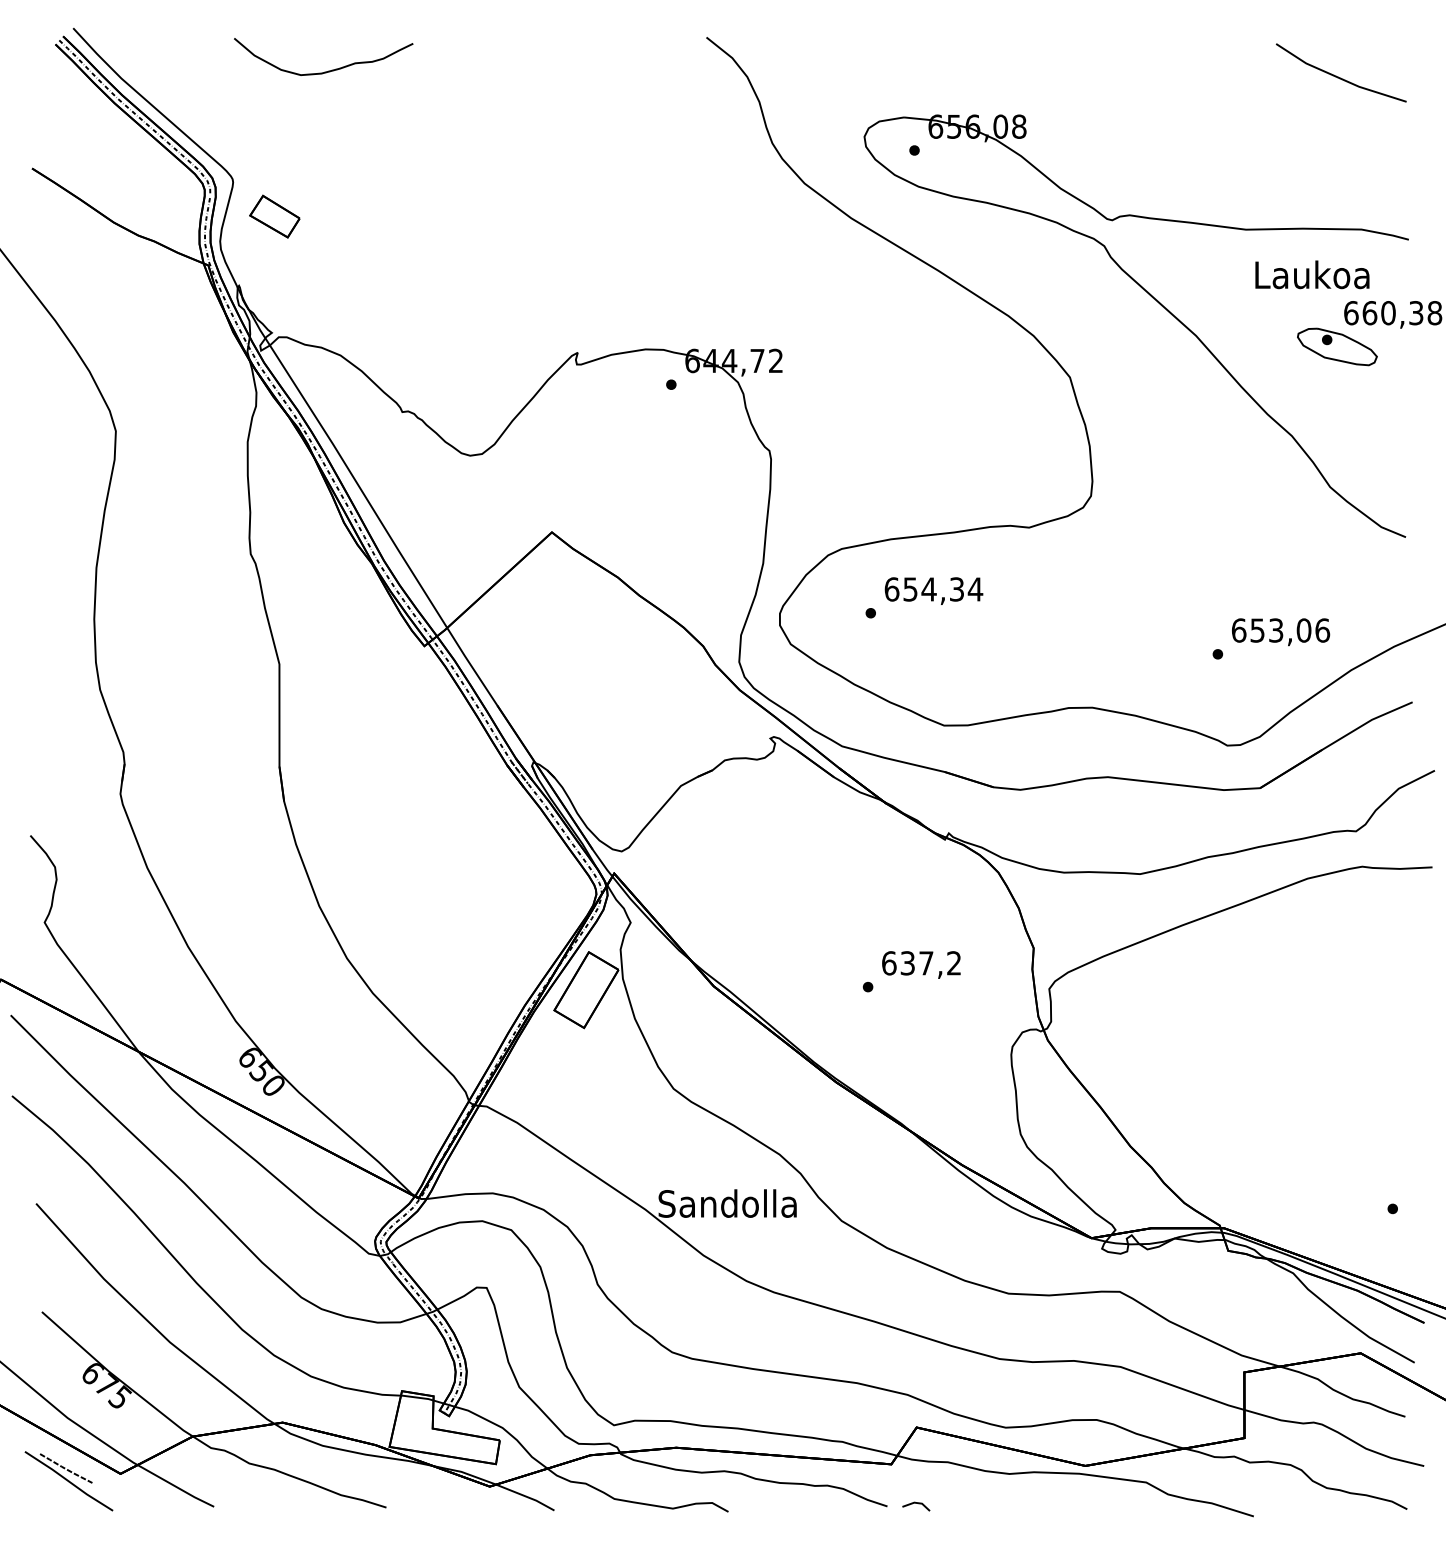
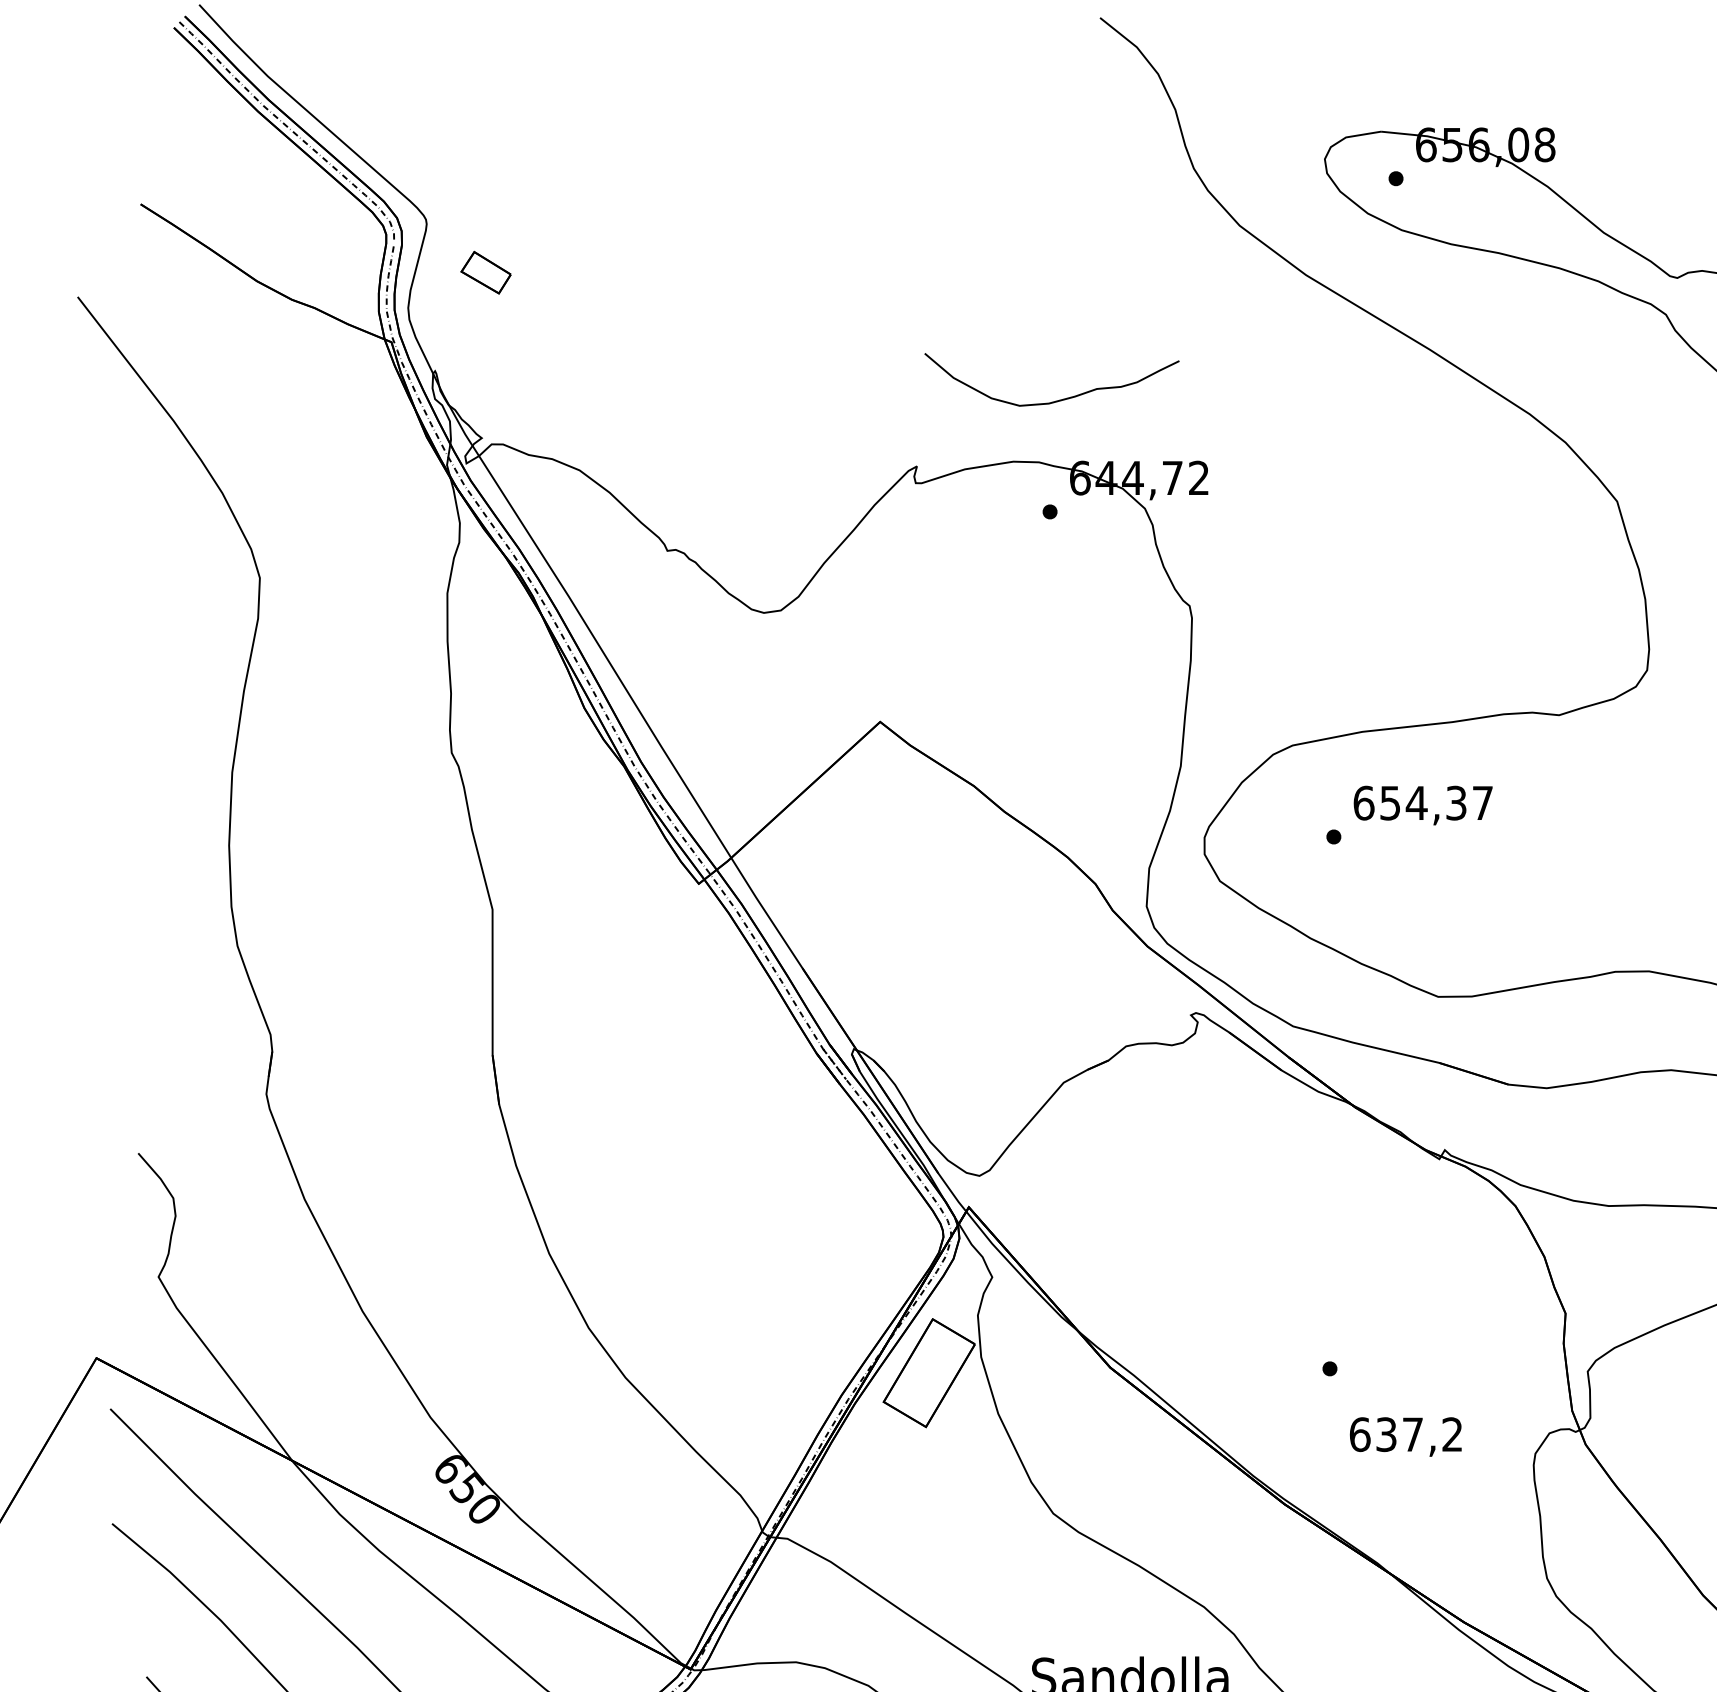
curve: (328, 70) -> (1058, 399), moved
part: (274, 216) -> (485, 272), size x0.7
text: (975, 589) -> (1482, 803), 654,34 -> 654,37
text: (921, 964) -> (1405, 1436), moved

